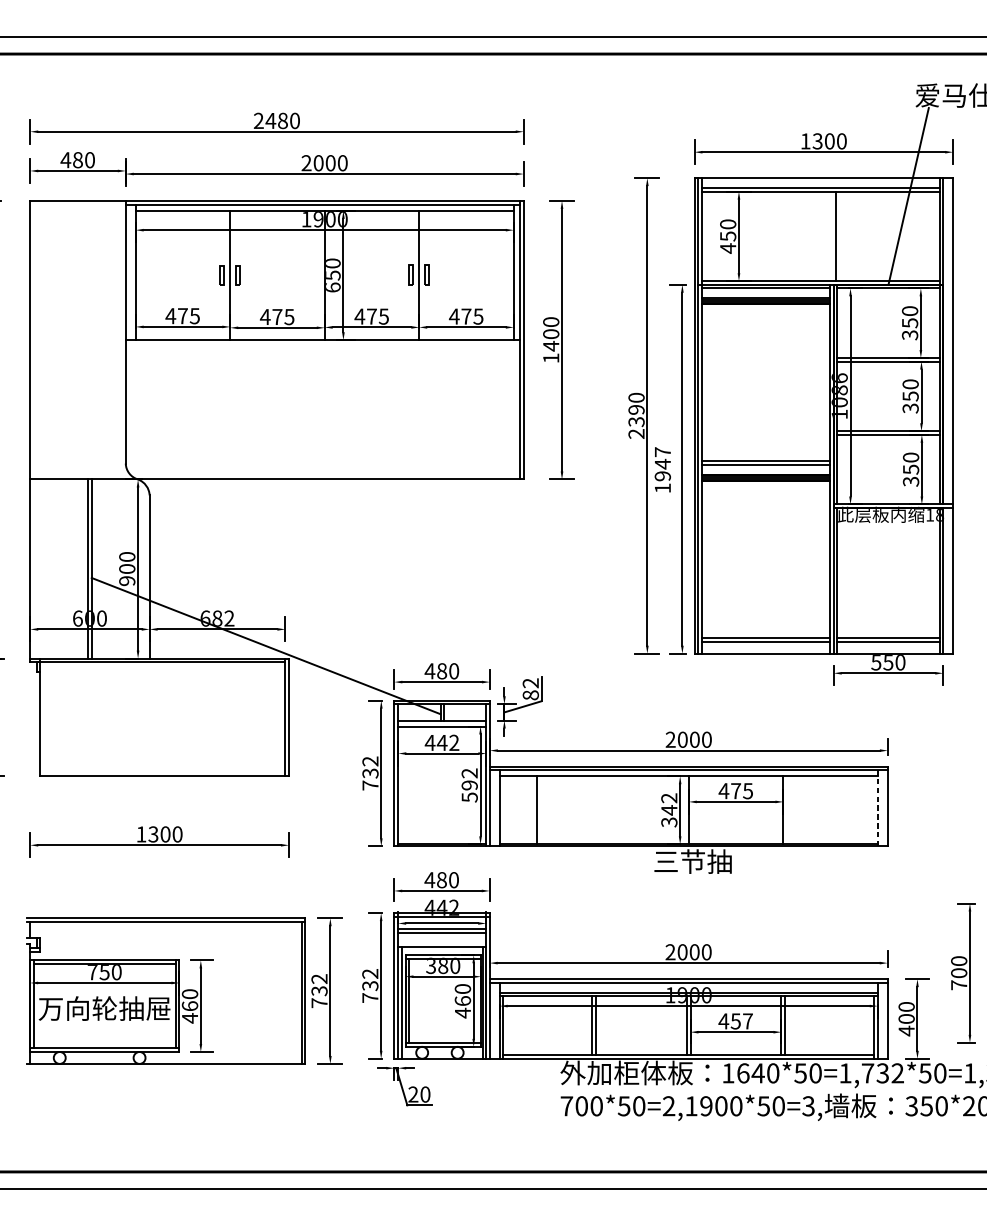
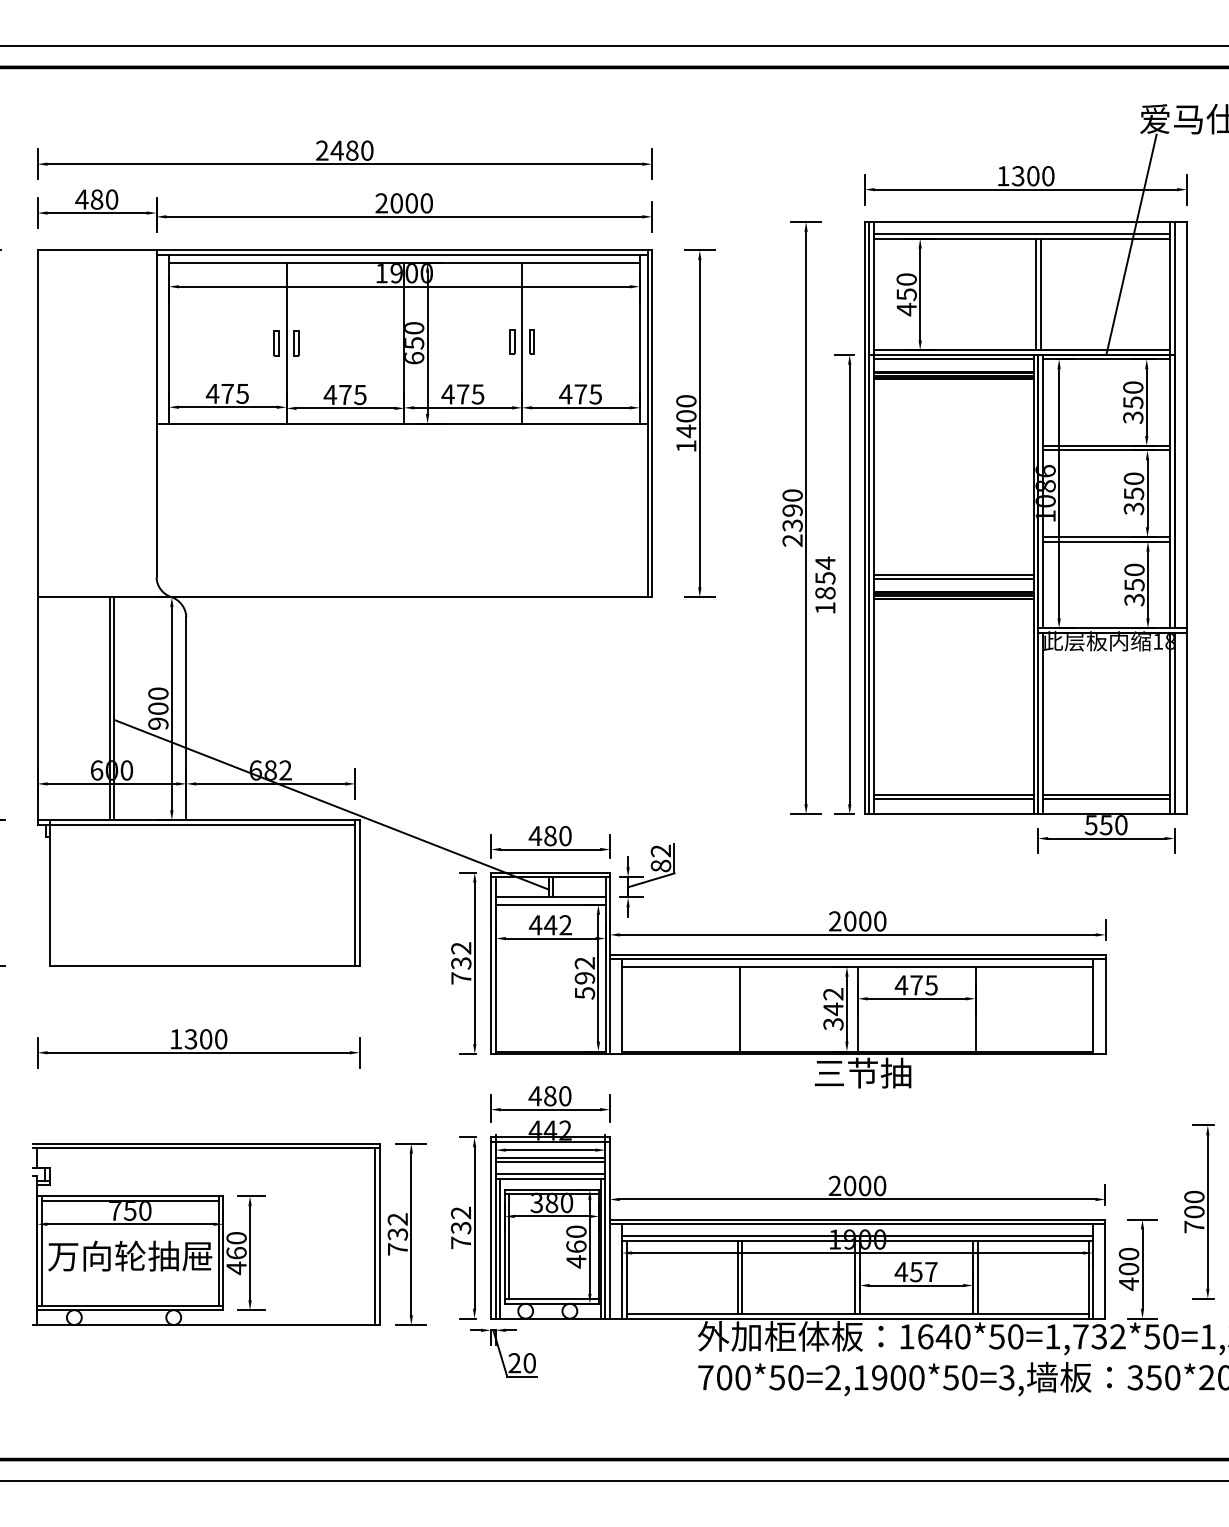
line: (832, 236) -> (1036, 294), added
text: (662, 463) -> (825, 577), 1947 -> 1854
line: (878, 808) -> (1093, 1006), dashed -> solid
line: (536, 809) -> (740, 1008), moved
line: (442, 943) -> (550, 1174), added

